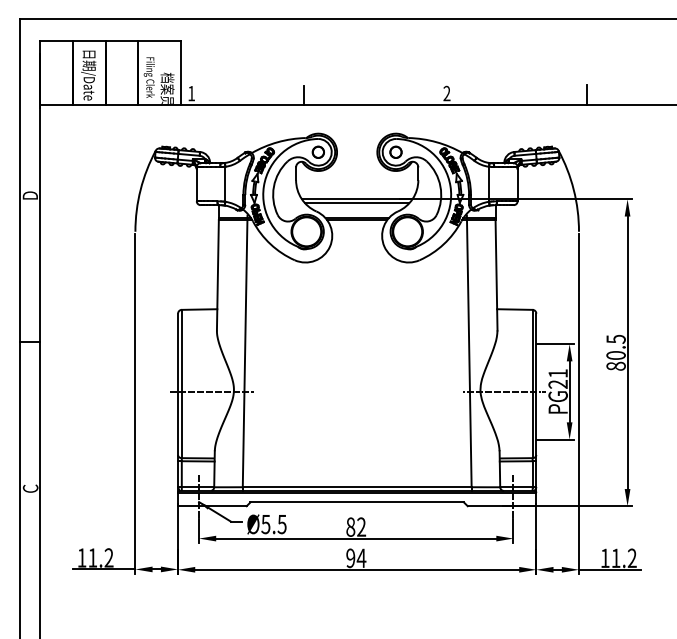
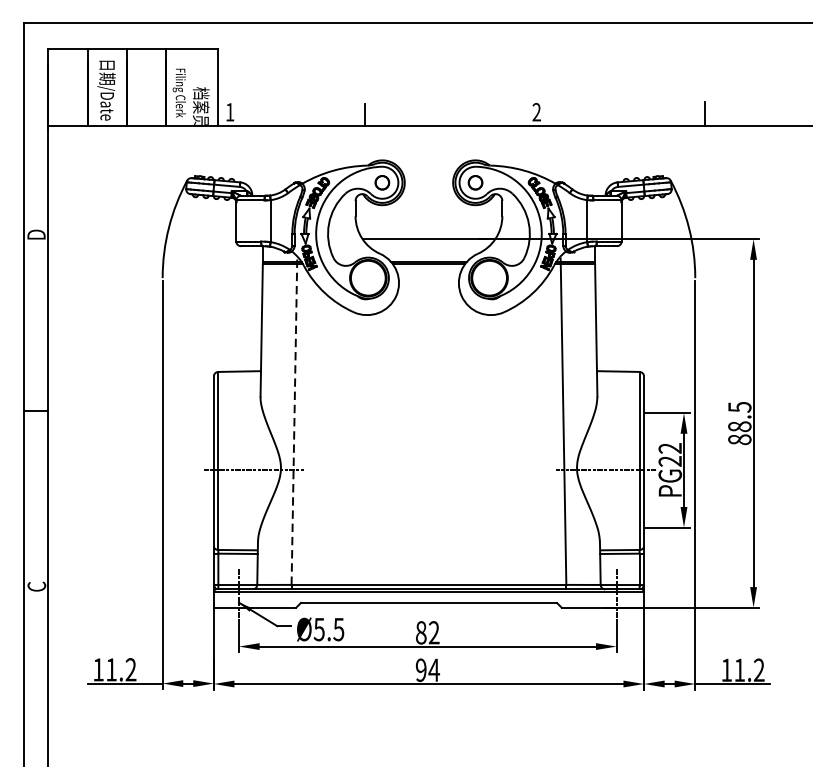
line: (357, 203) -> (429, 244), removed
line: (245, 351) -> (294, 421), solid -> dashed
text: (616, 355) -> (740, 426), 80.5 -> 88.5
text: (557, 373) -> (669, 448), PG21 -> PG22

